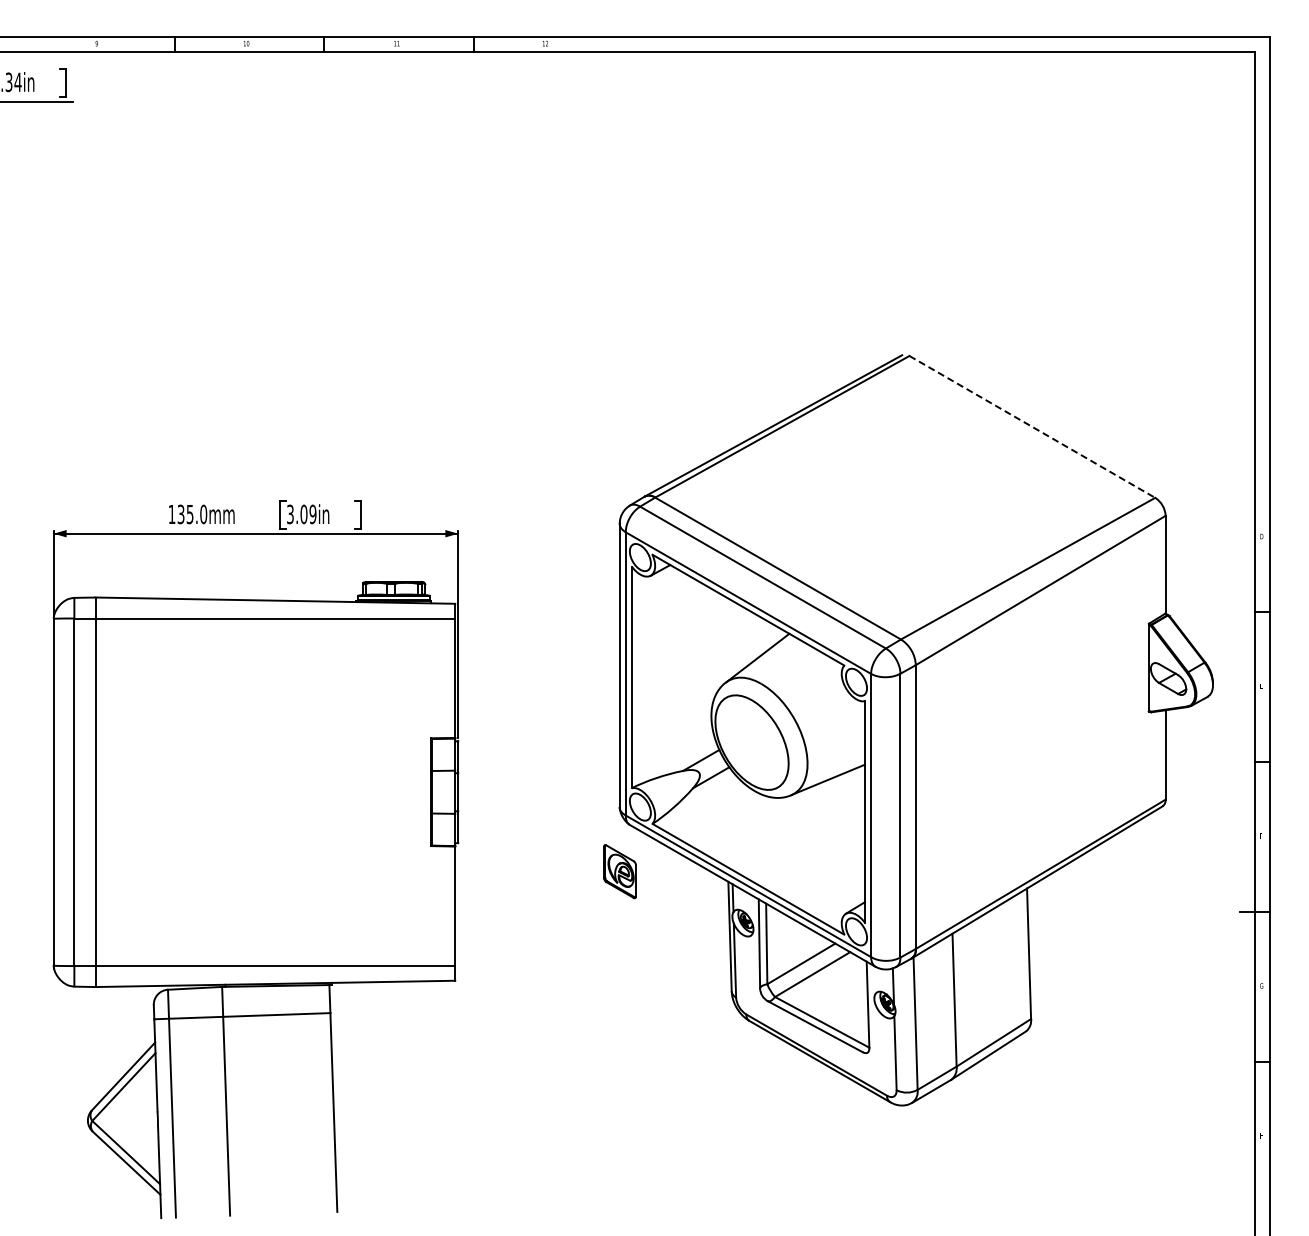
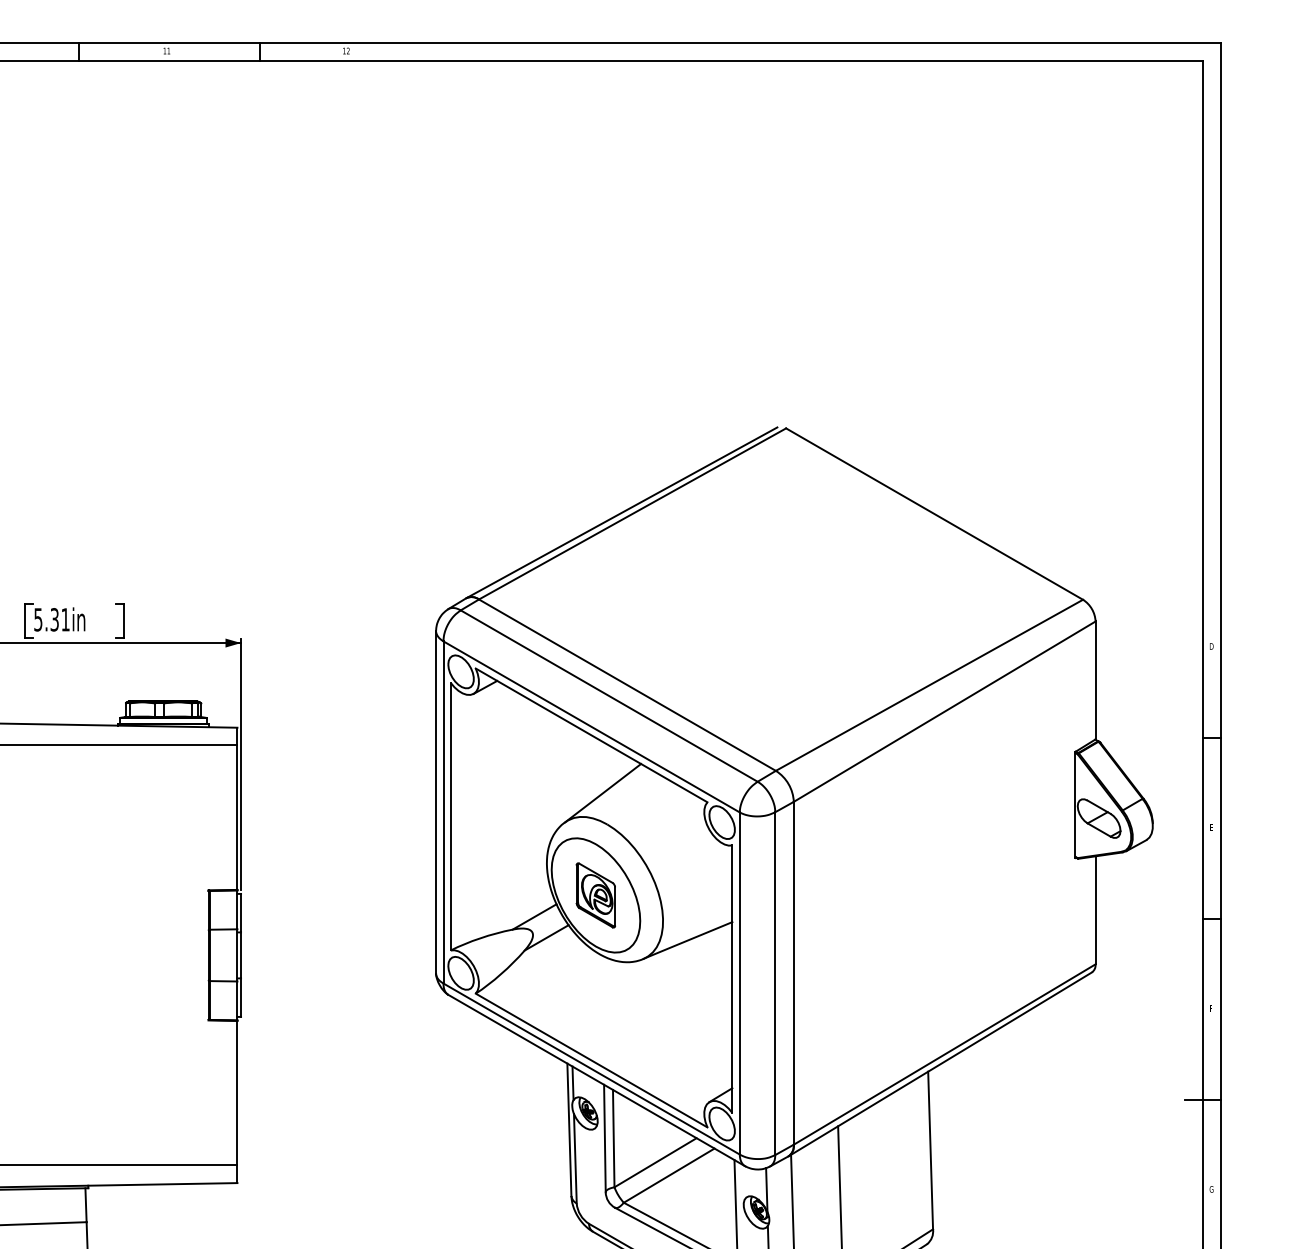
line: (1032, 426) -> (934, 513), dashed -> solid
text: (301, 514) -> (51, 619), 3.09in -> 5.31in
part: (619, 871) -> (595, 895), moved

